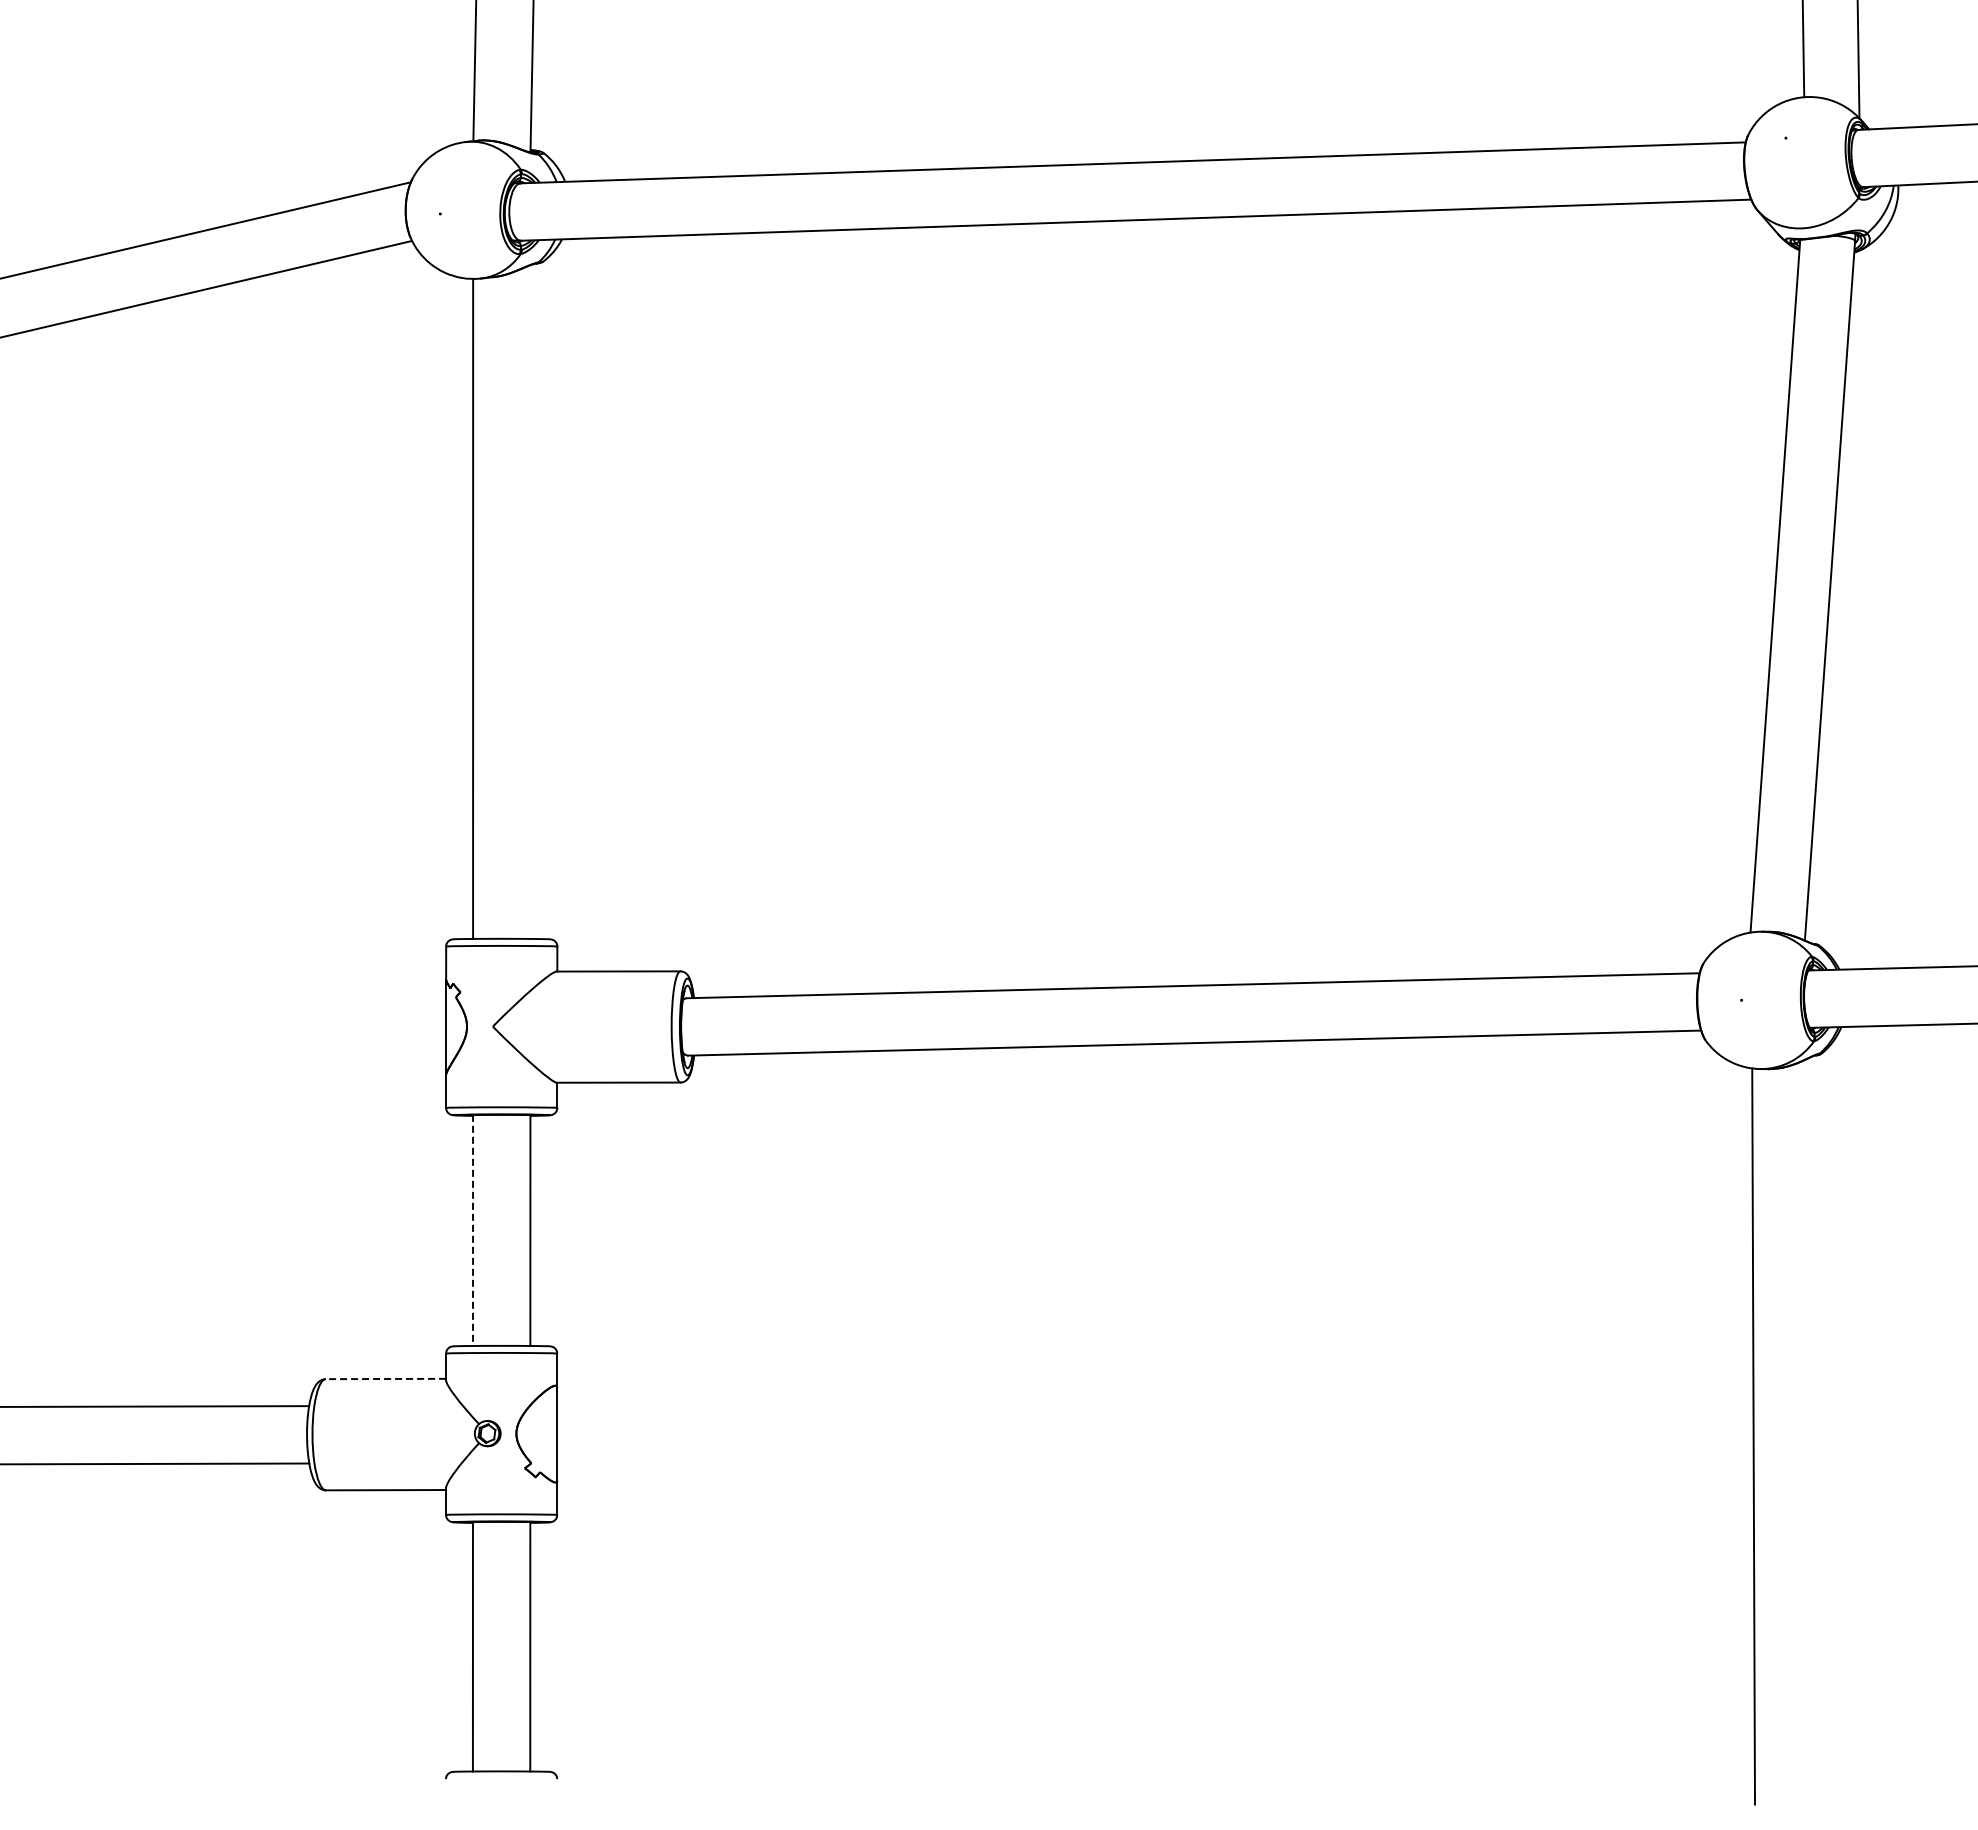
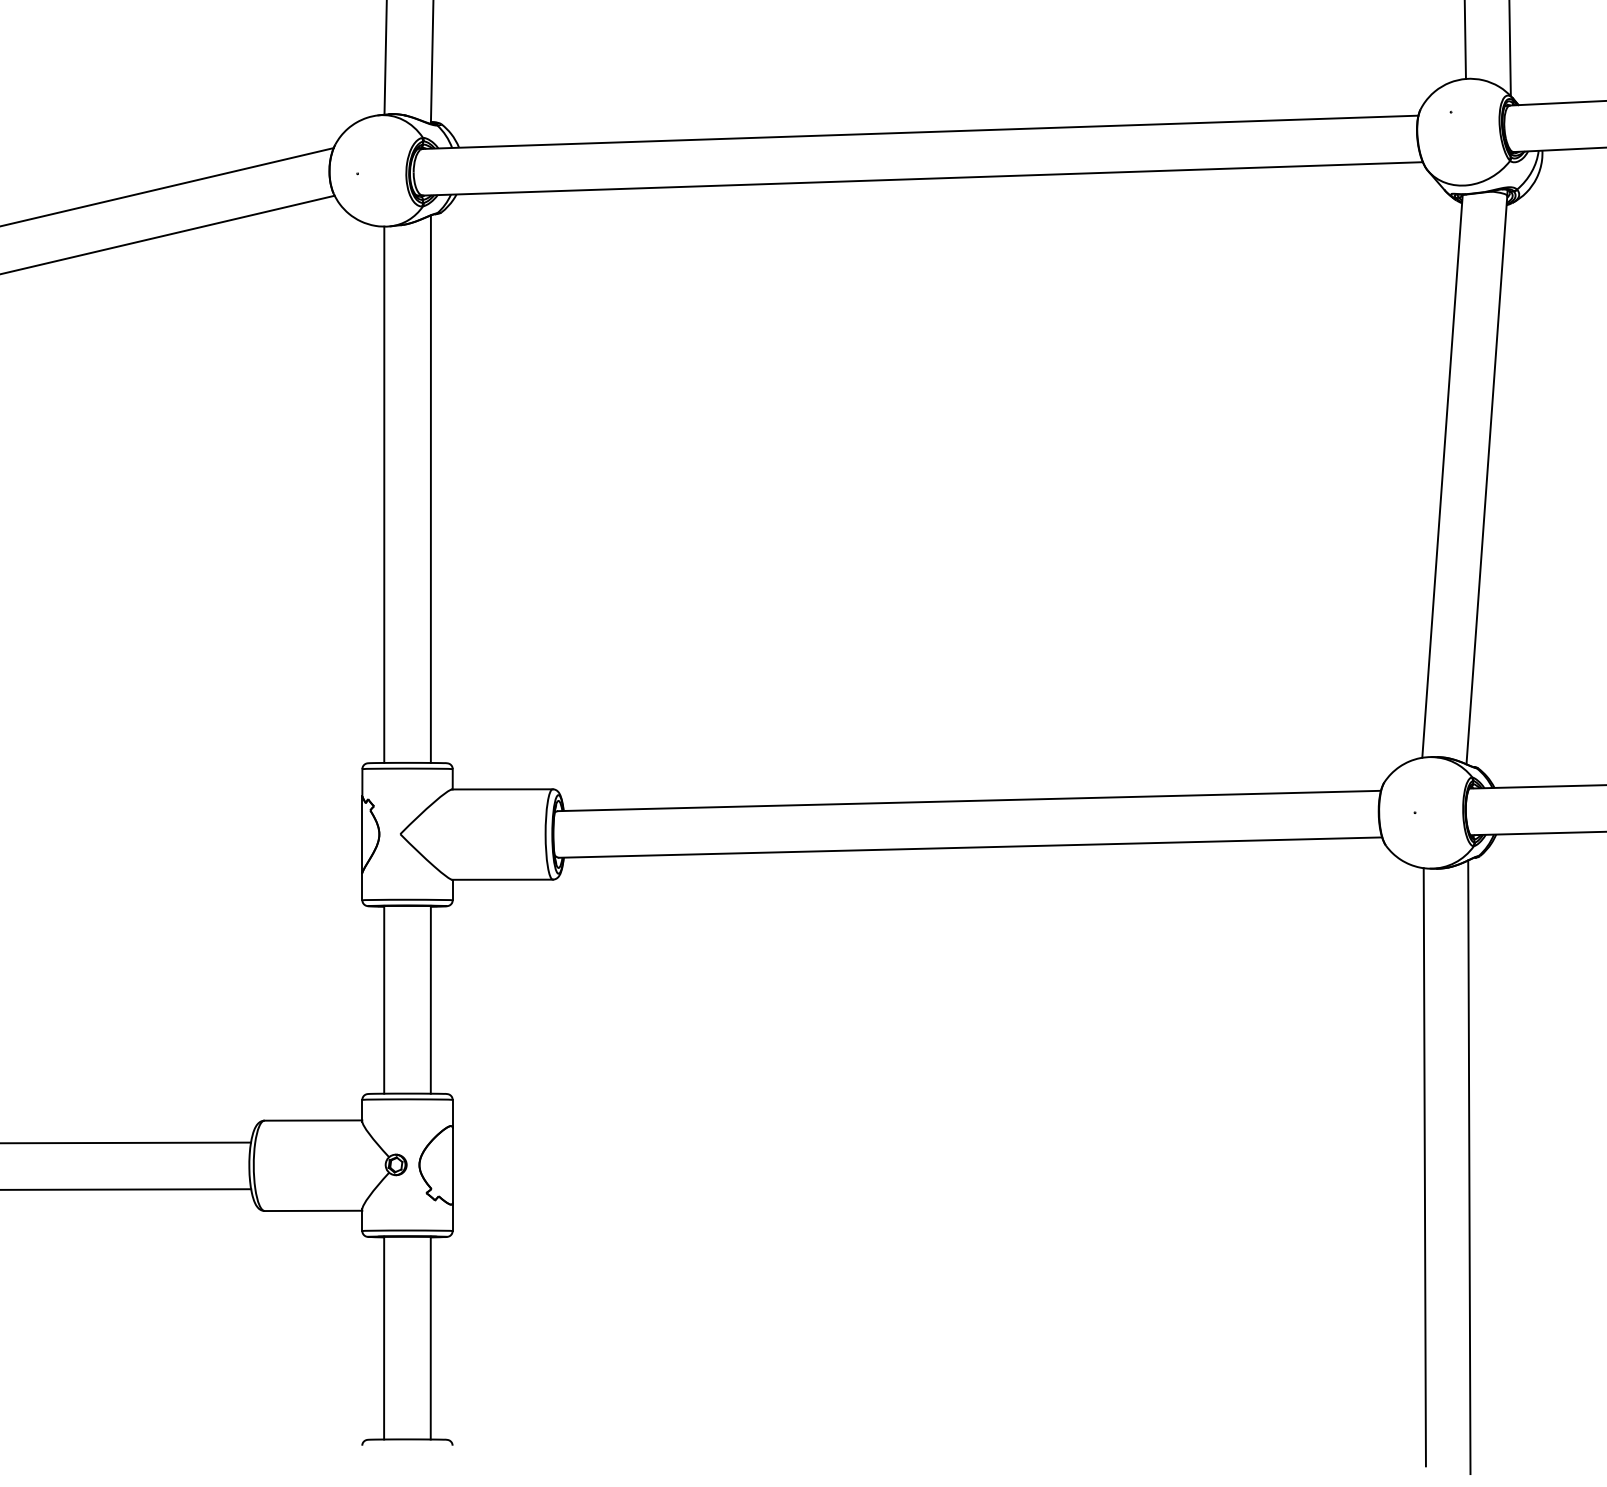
line: (530, 601) -> (430, 488), added
line: (473, 1230) -> (384, 999), dashed -> solid
line: (385, 1379) -> (313, 1120), dashed -> solid
line: (1808, 1436) -> (1469, 1167), added

